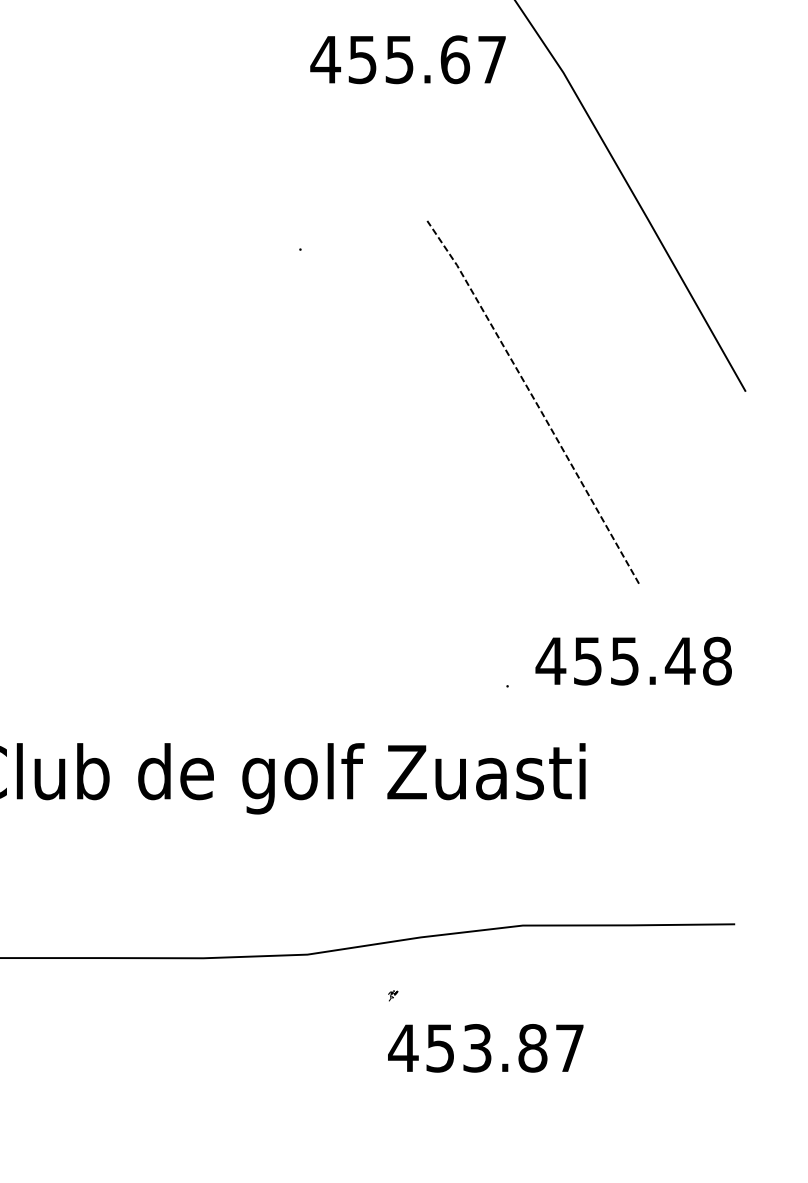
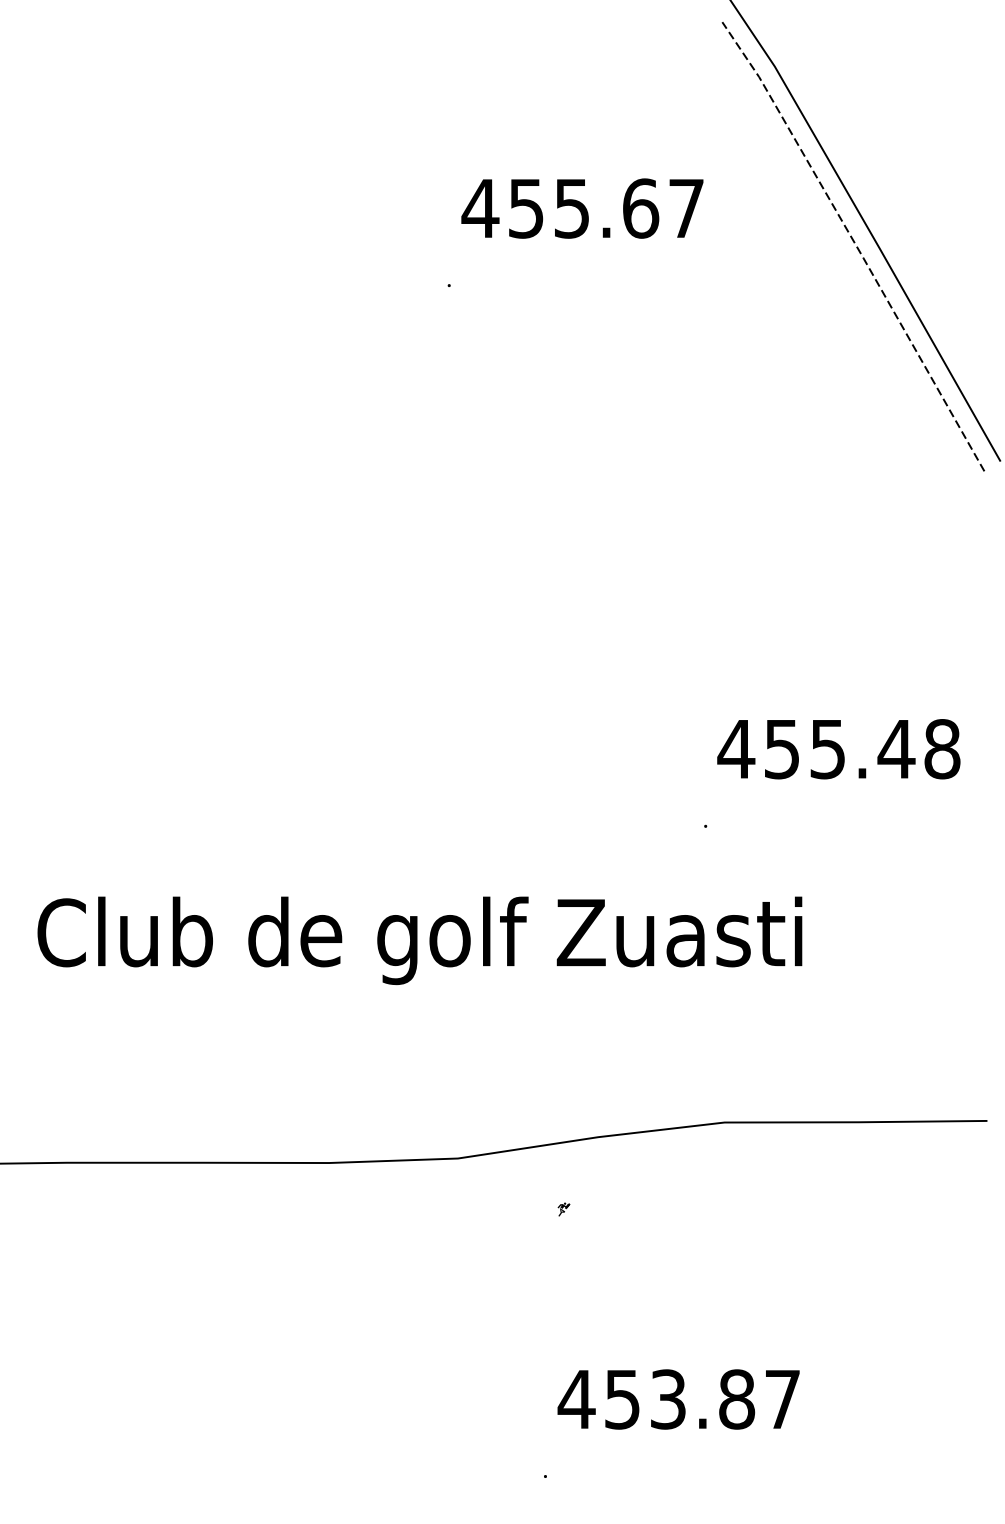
text: (408, 59) -> (582, 208), moved
curve: (533, 399) -> (853, 243), moved
text: (633, 661) -> (838, 749), moved
text: (485, 1048) -> (678, 1399), moved

